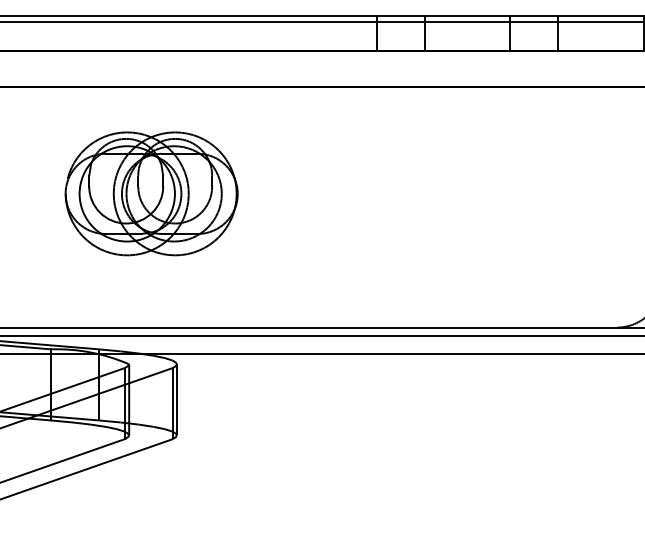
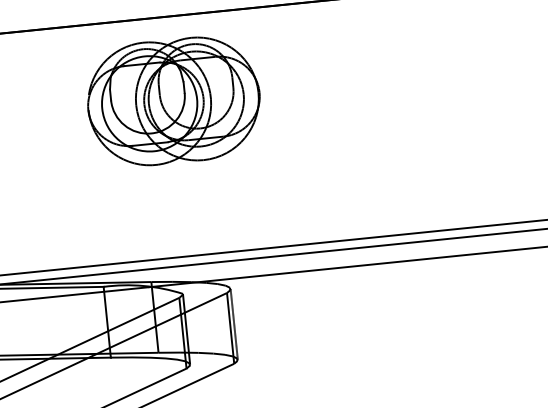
part: (151, 193) -> (173, 101), moved

